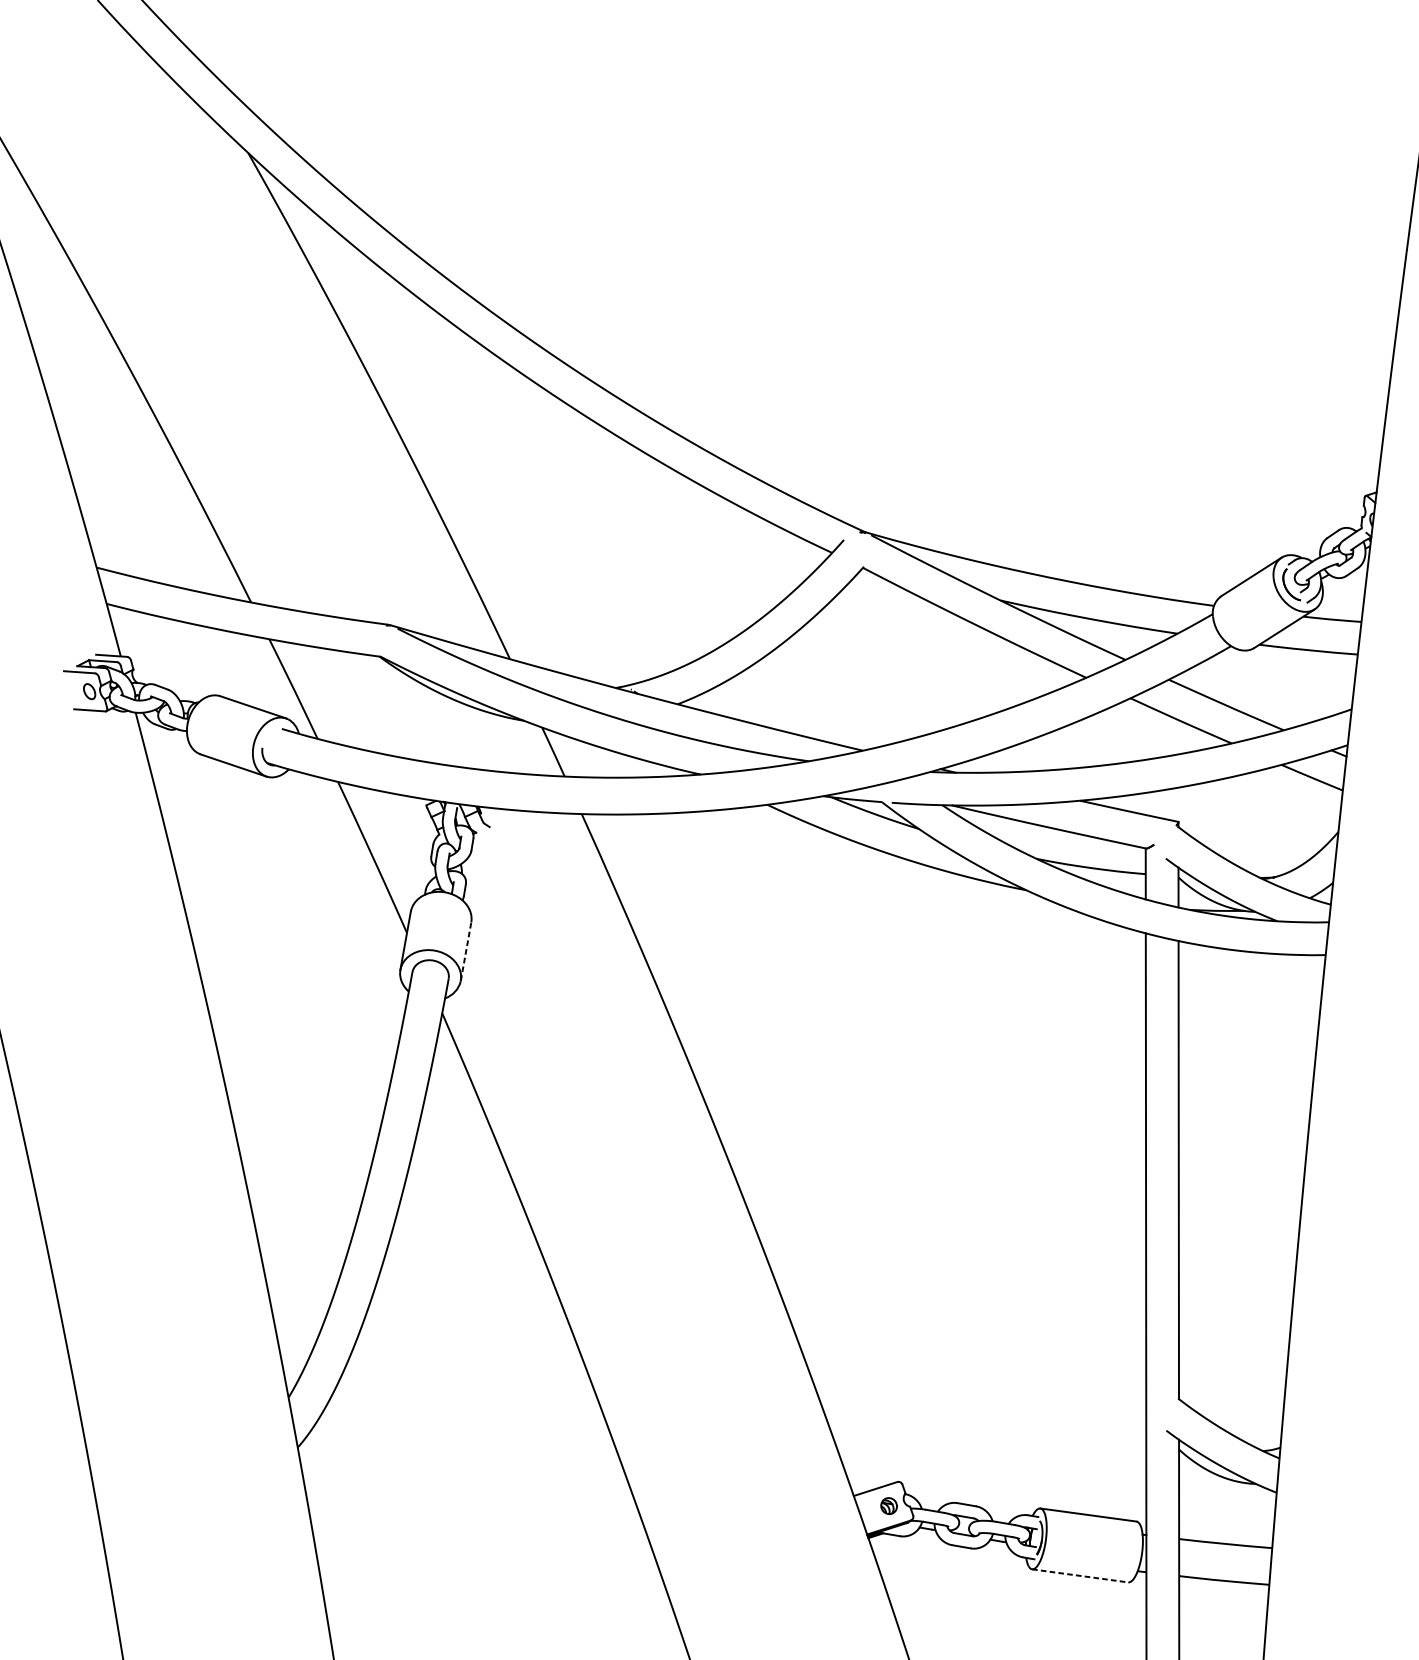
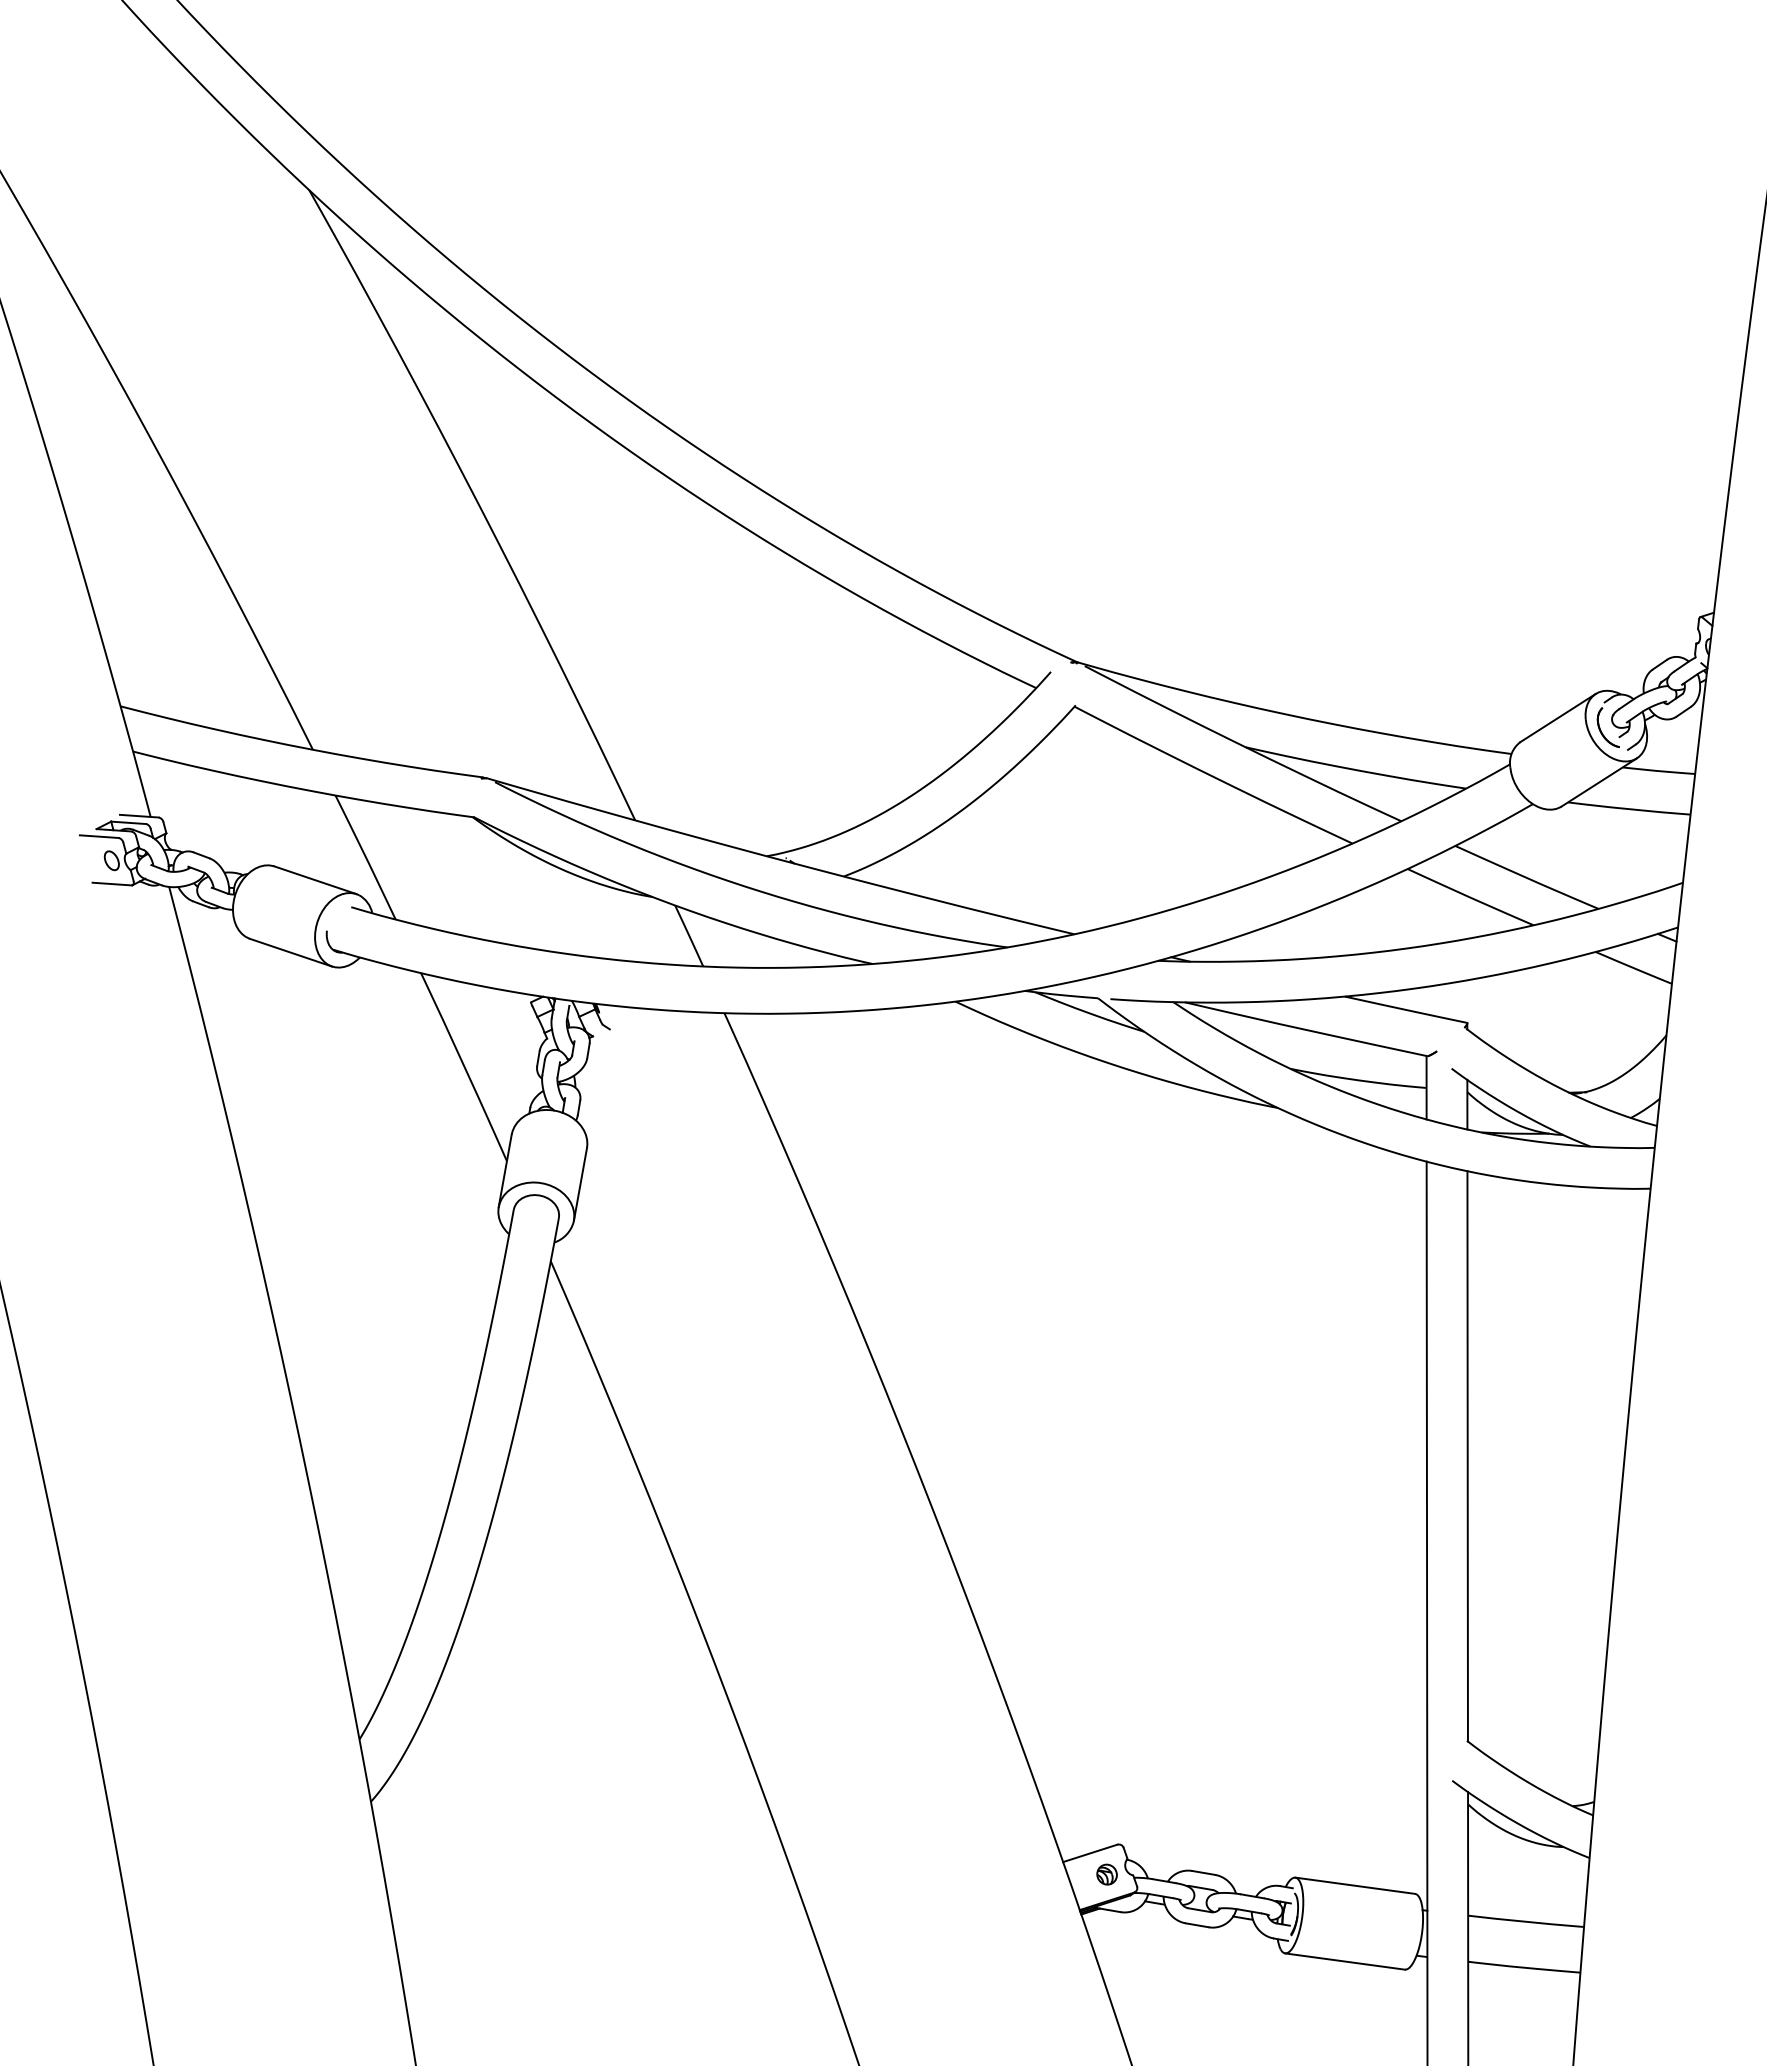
line: (466, 951) -> (580, 1184), dashed -> solid
line: (1080, 1575) -> (1345, 1961), dashed -> solid

